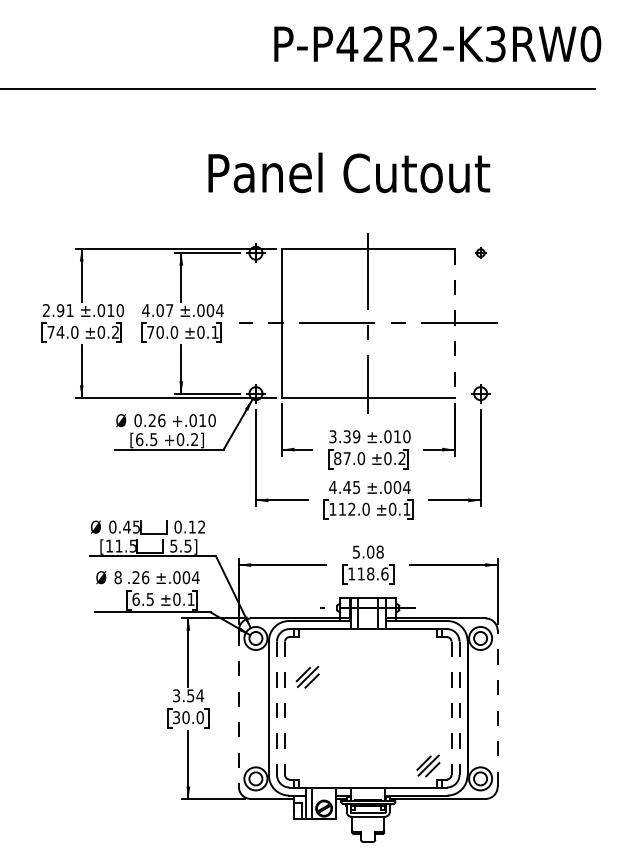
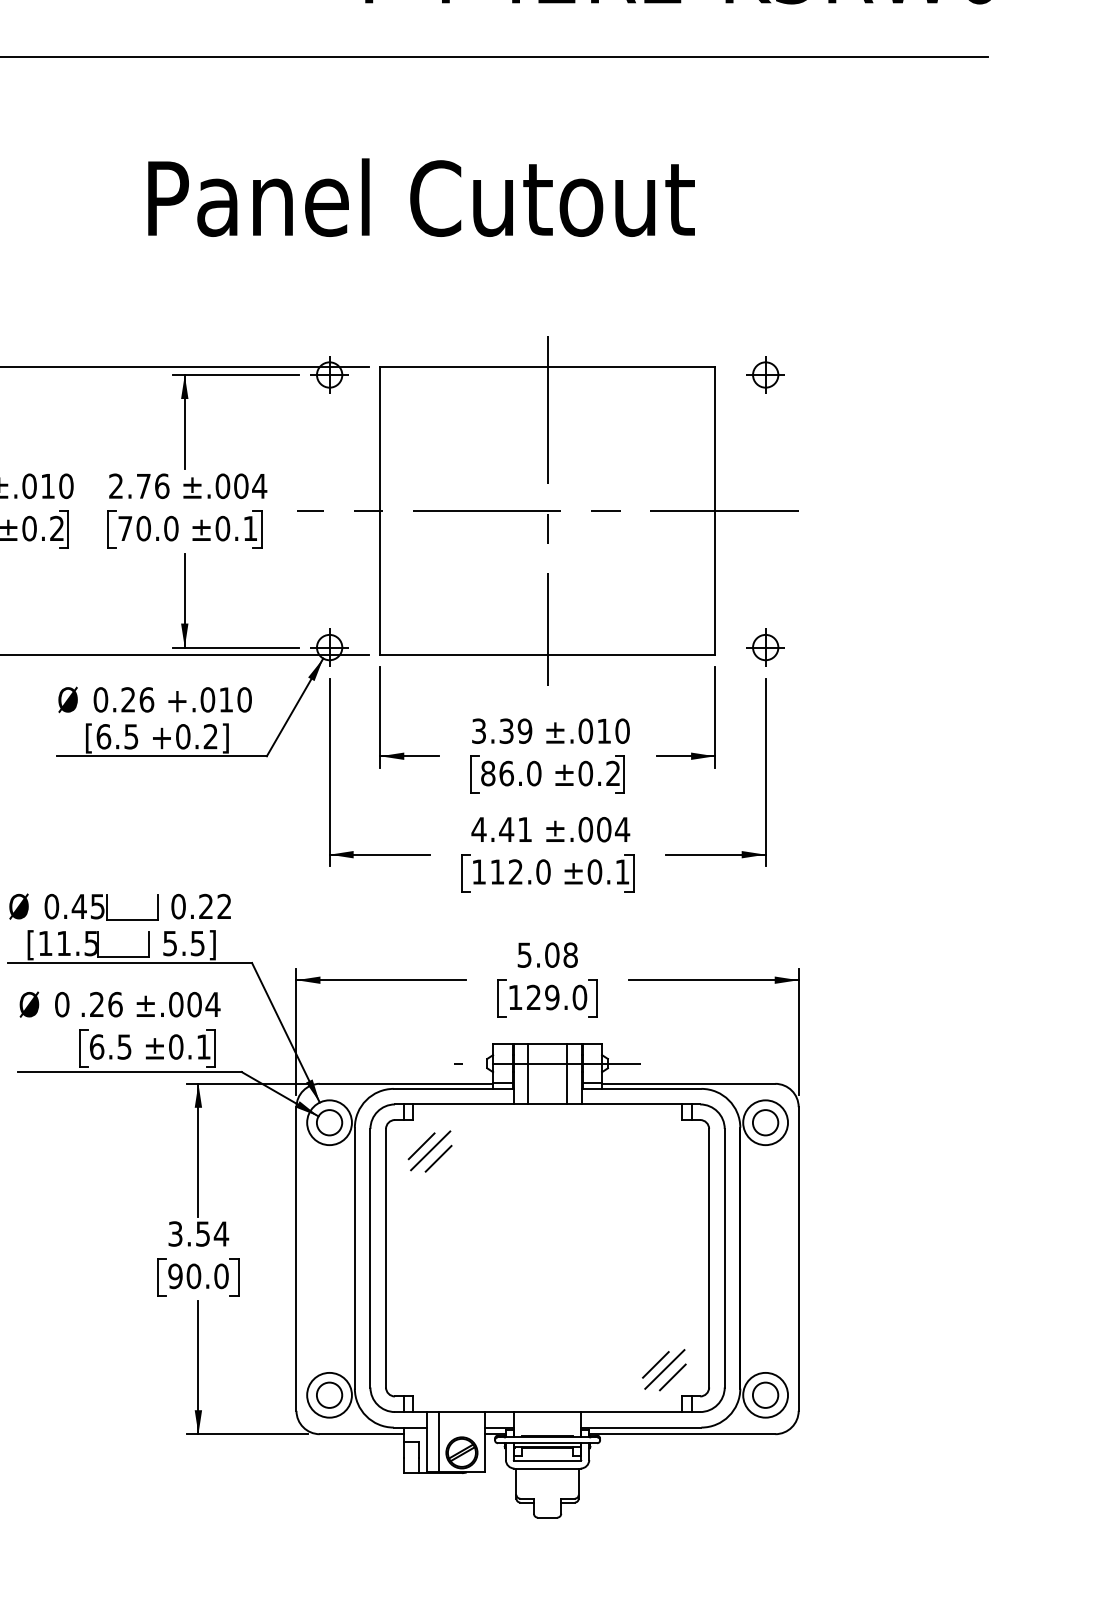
text: (349, 172) -> (421, 196), moved
part: (480, 252) -> (765, 373), size x1.67
text: (157, 310) -> (138, 486), 4.07 -> 2.76
line: (454, 323) -> (714, 511), dashed -> solid
text: (346, 458) -> (505, 773), 87.0 -> 86.0
text: (356, 487) -> (524, 829), 4.45 -> 4.41
text: (191, 526) -> (204, 905), 0.12 -> 0.22
text: (372, 573) -> (555, 996), 118.6 -> 129.0
text: (117, 577) -> (60, 1004), 8 -> 0
part: (307, 677) -> (429, 1151), moved
line: (276, 708) -> (369, 1258), dashed -> solid
line: (285, 708) -> (386, 1258), dashed -> solid
line: (451, 708) -> (709, 1258), dashed -> solid
line: (459, 708) -> (724, 1258), dashed -> solid
line: (497, 708) -> (798, 1258), dashed -> solid
line: (238, 709) -> (295, 1260), dashed -> solid
text: (176, 717) -> (175, 1276), 30.0 -> 90.0

